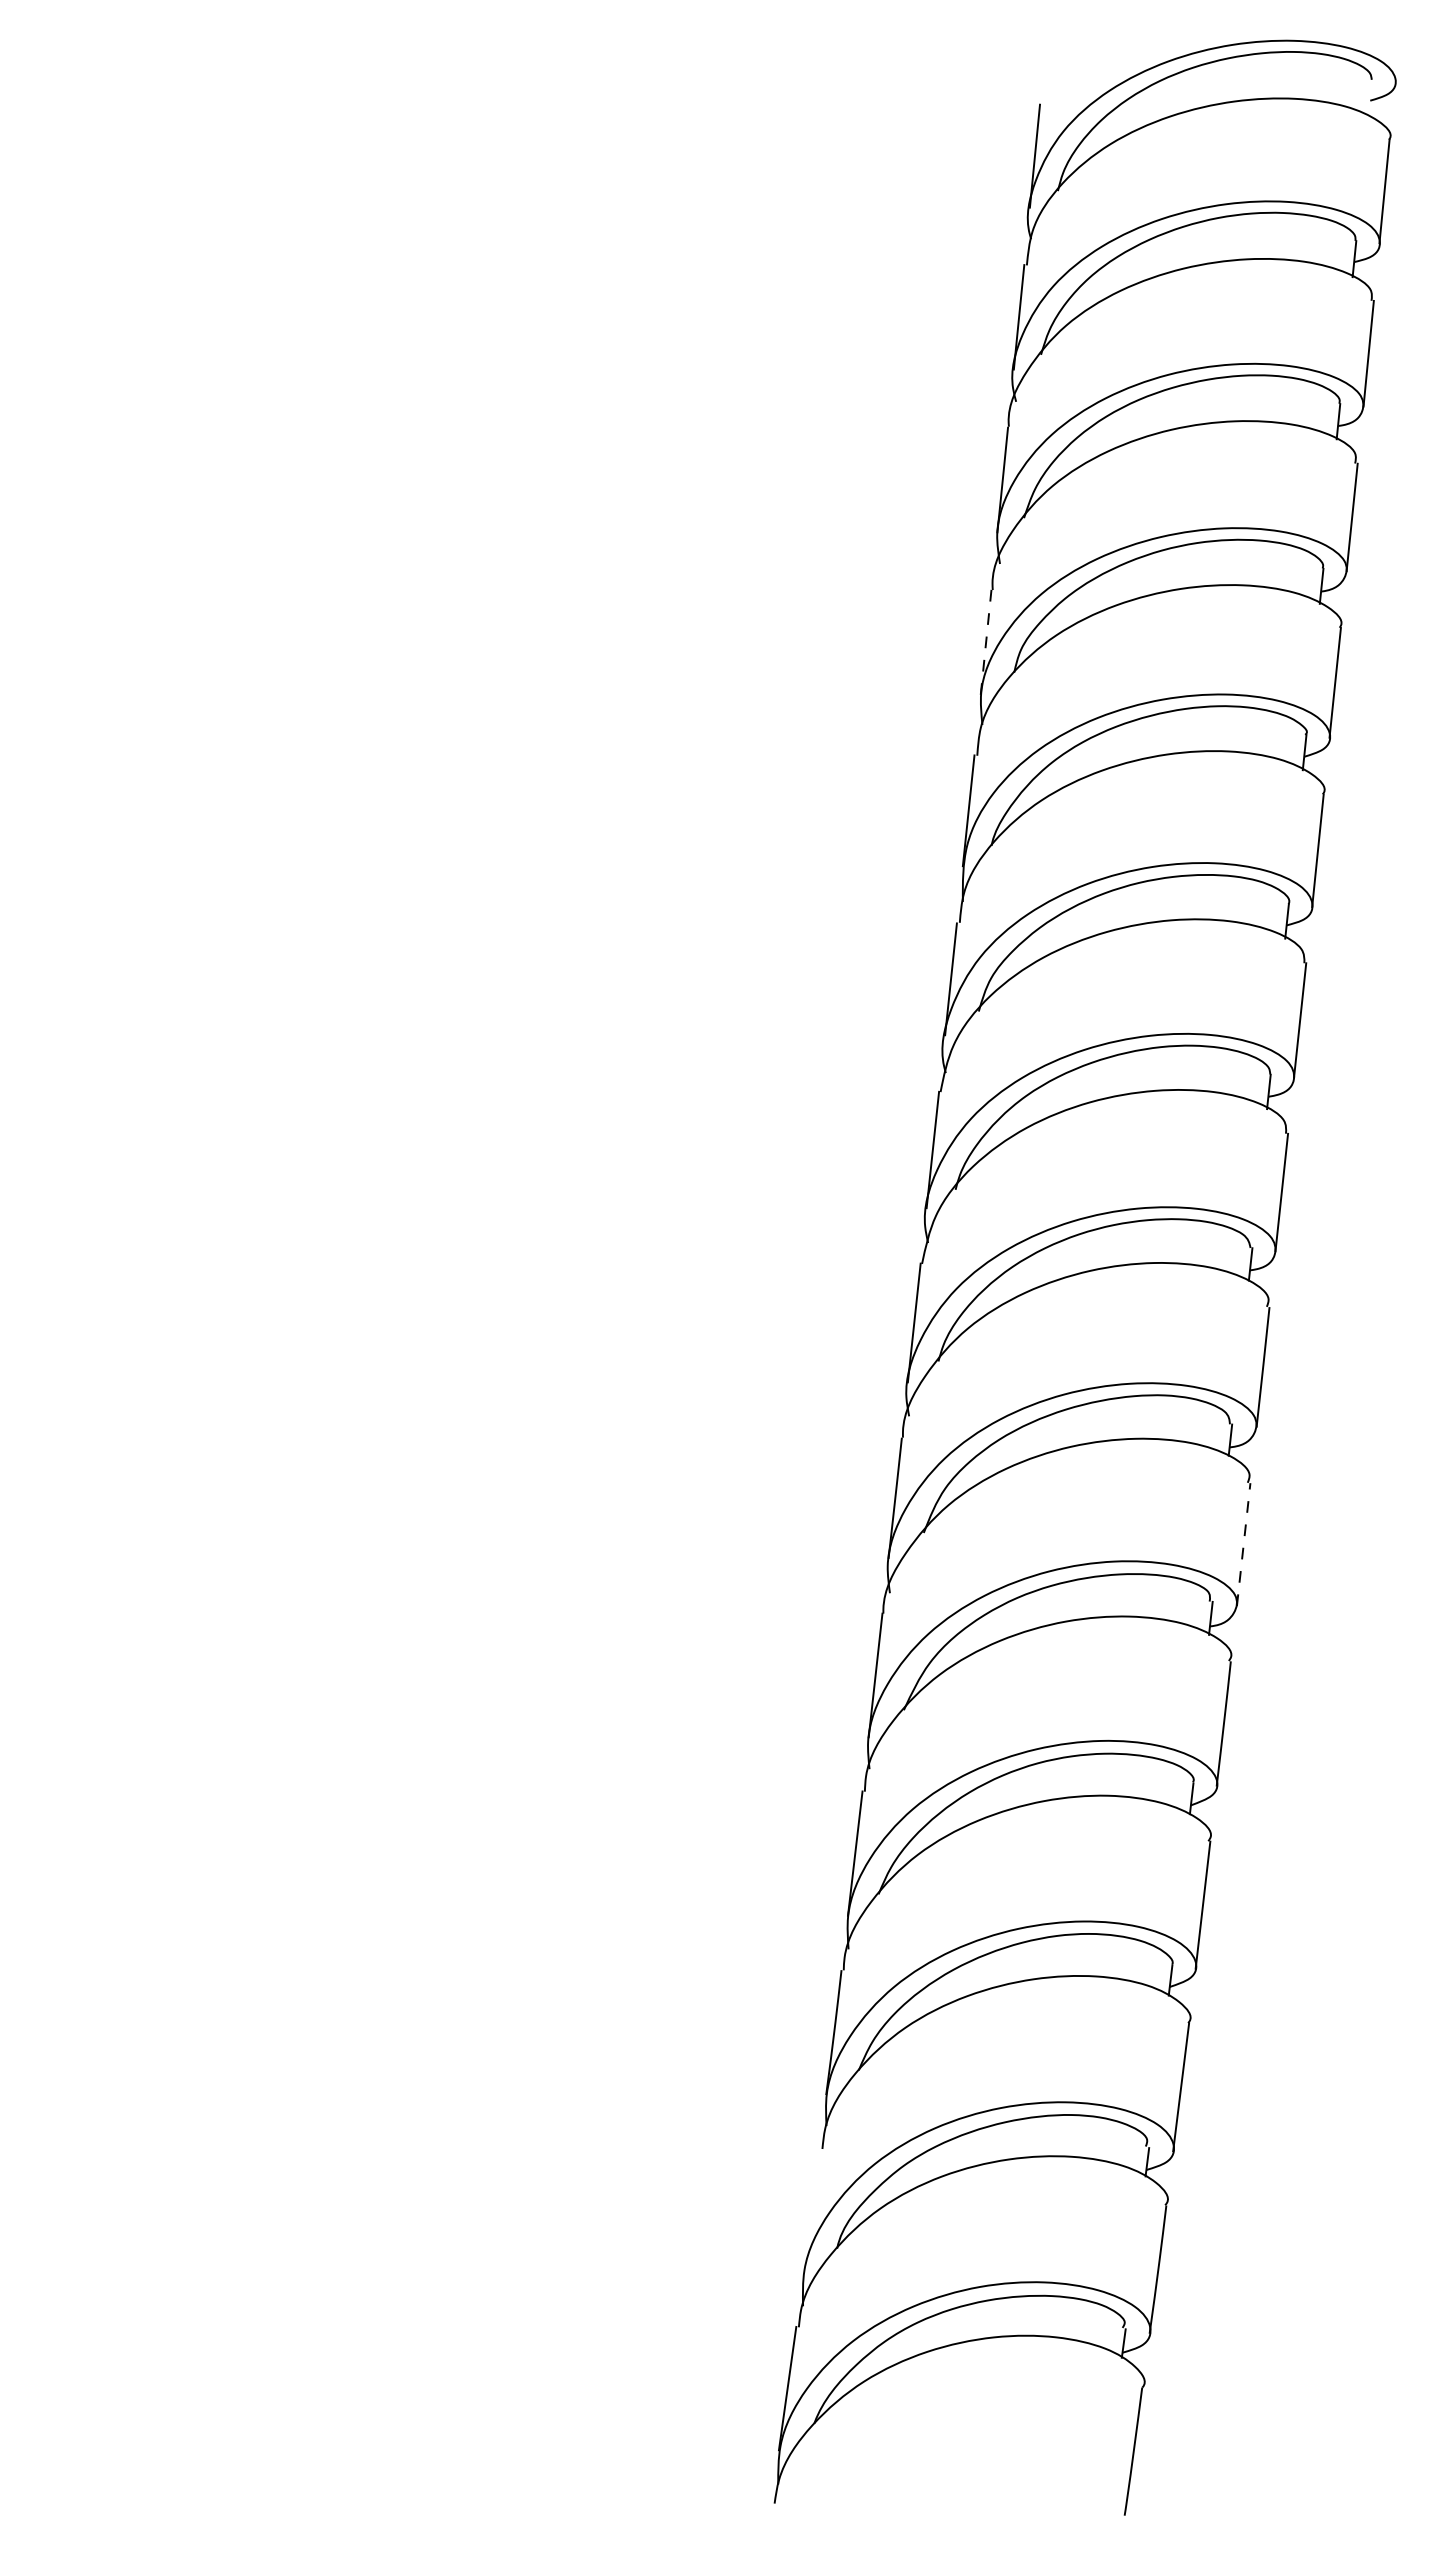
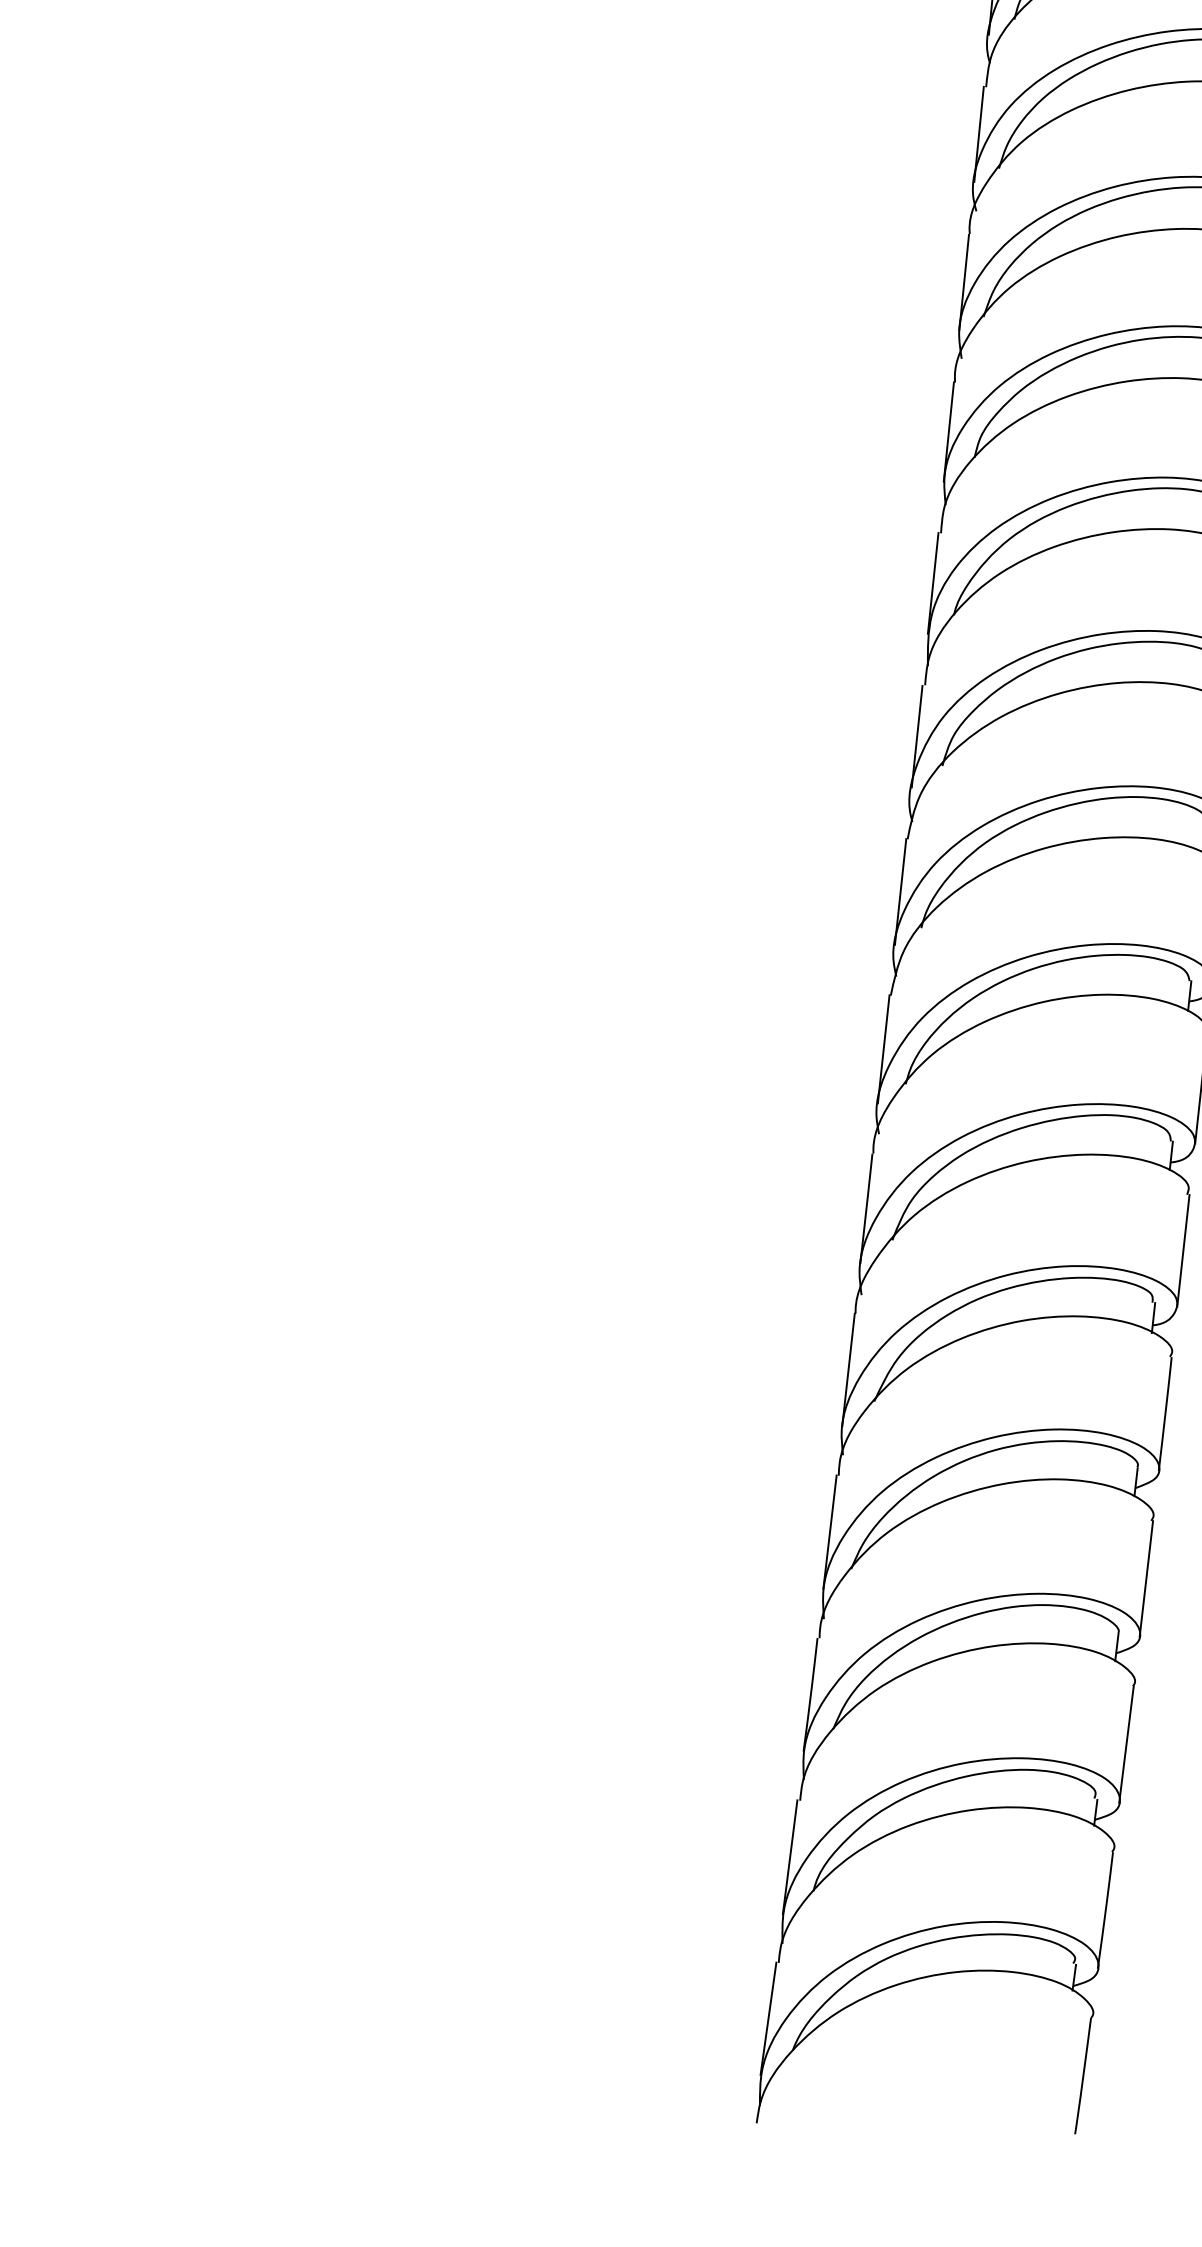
line: (985, 644) -> (948, 432), dashed -> solid
line: (1243, 1544) -> (1183, 1250), dashed -> solid
line: (811, 2210) -> (790, 1856), added

